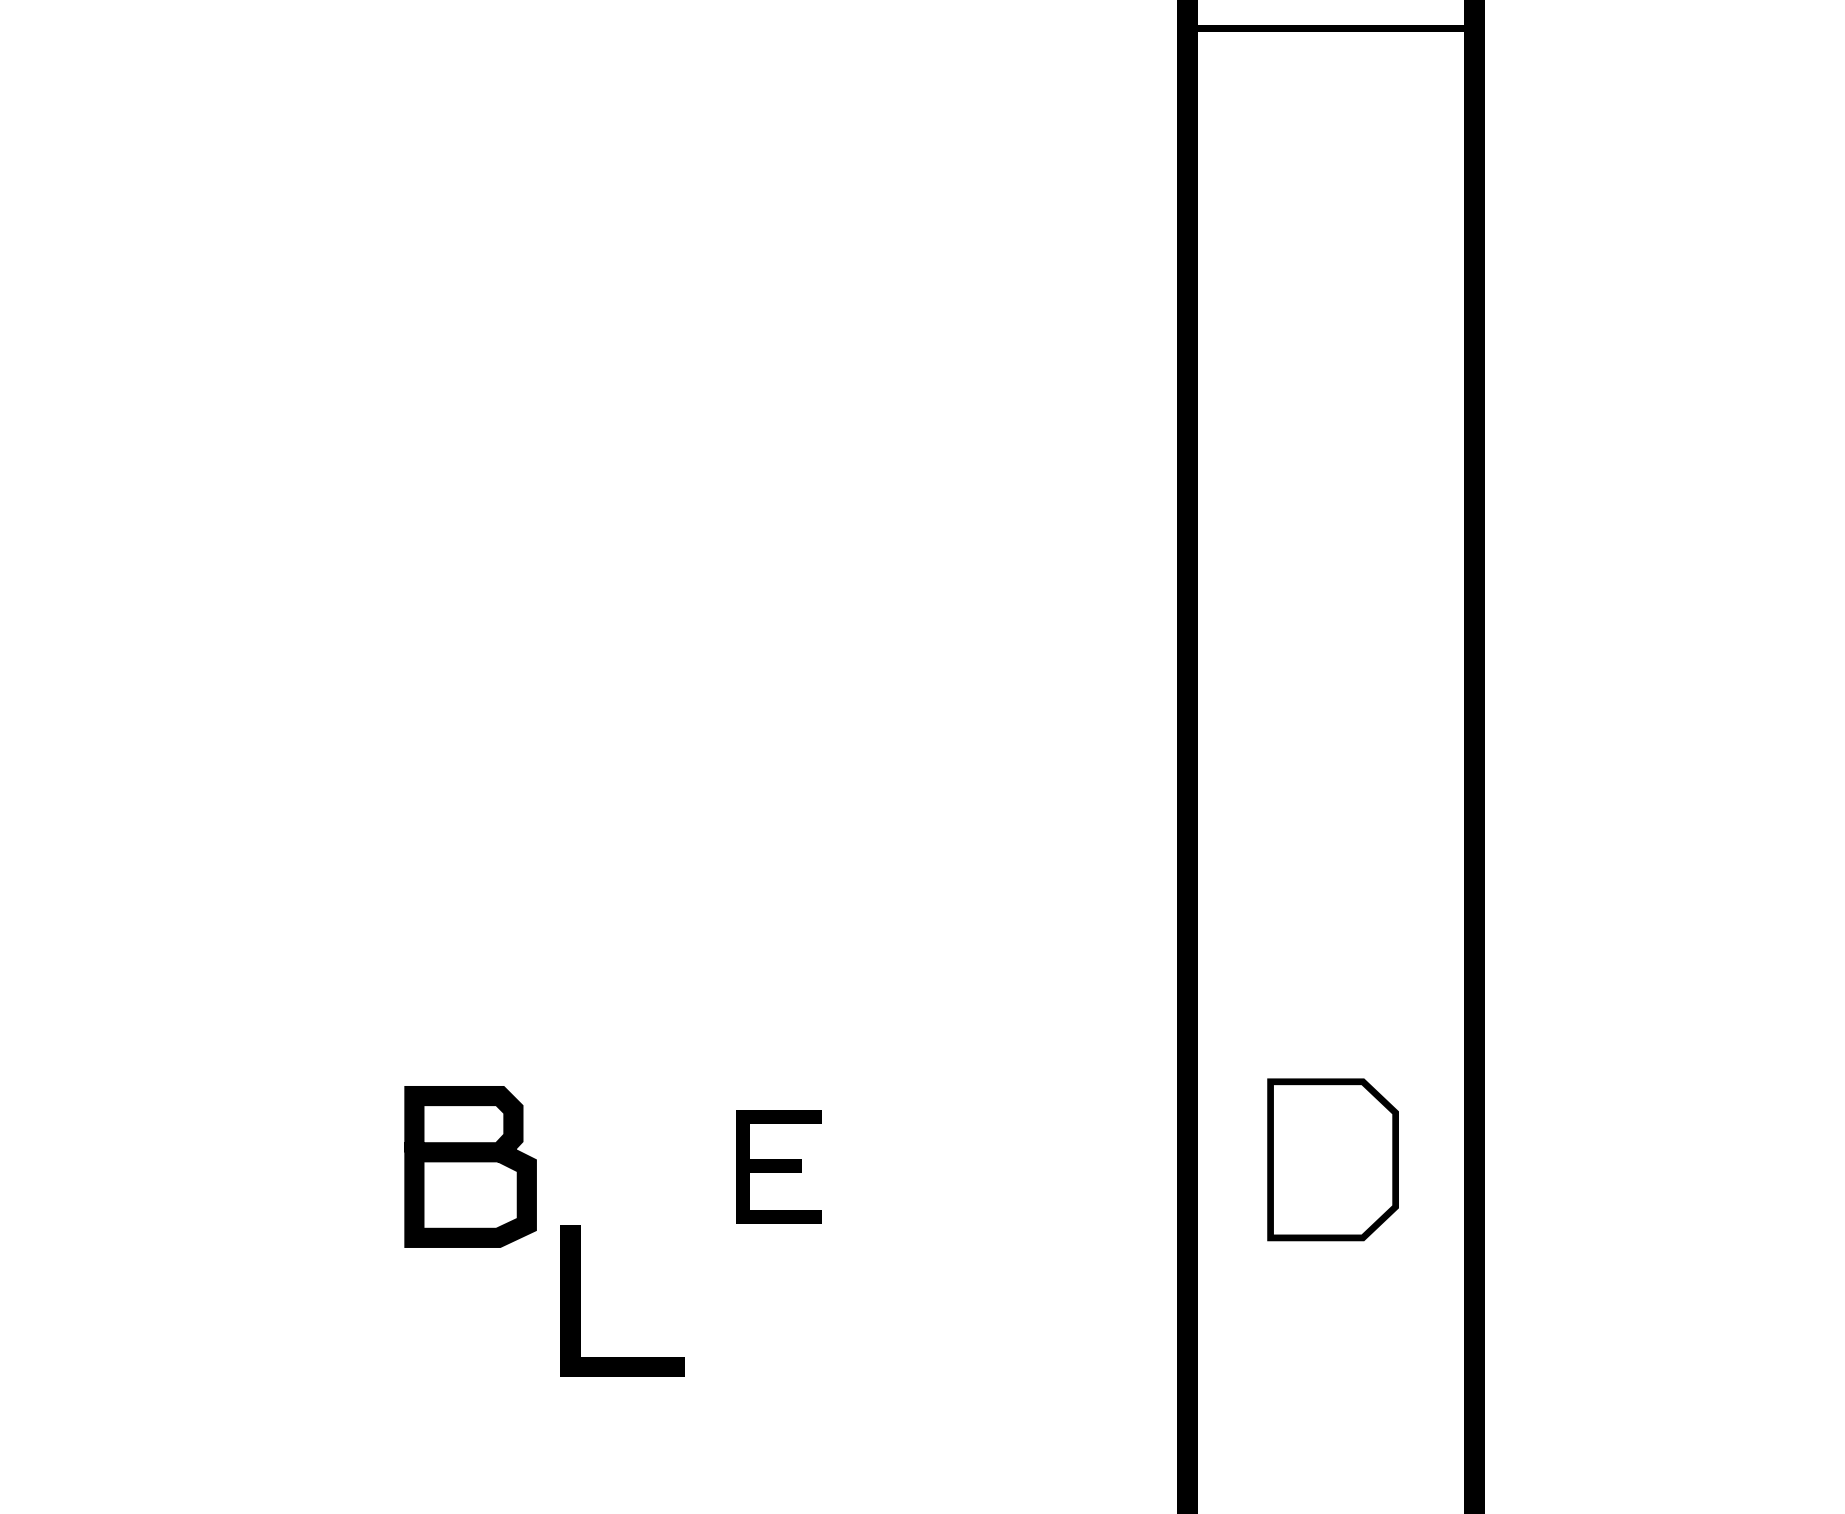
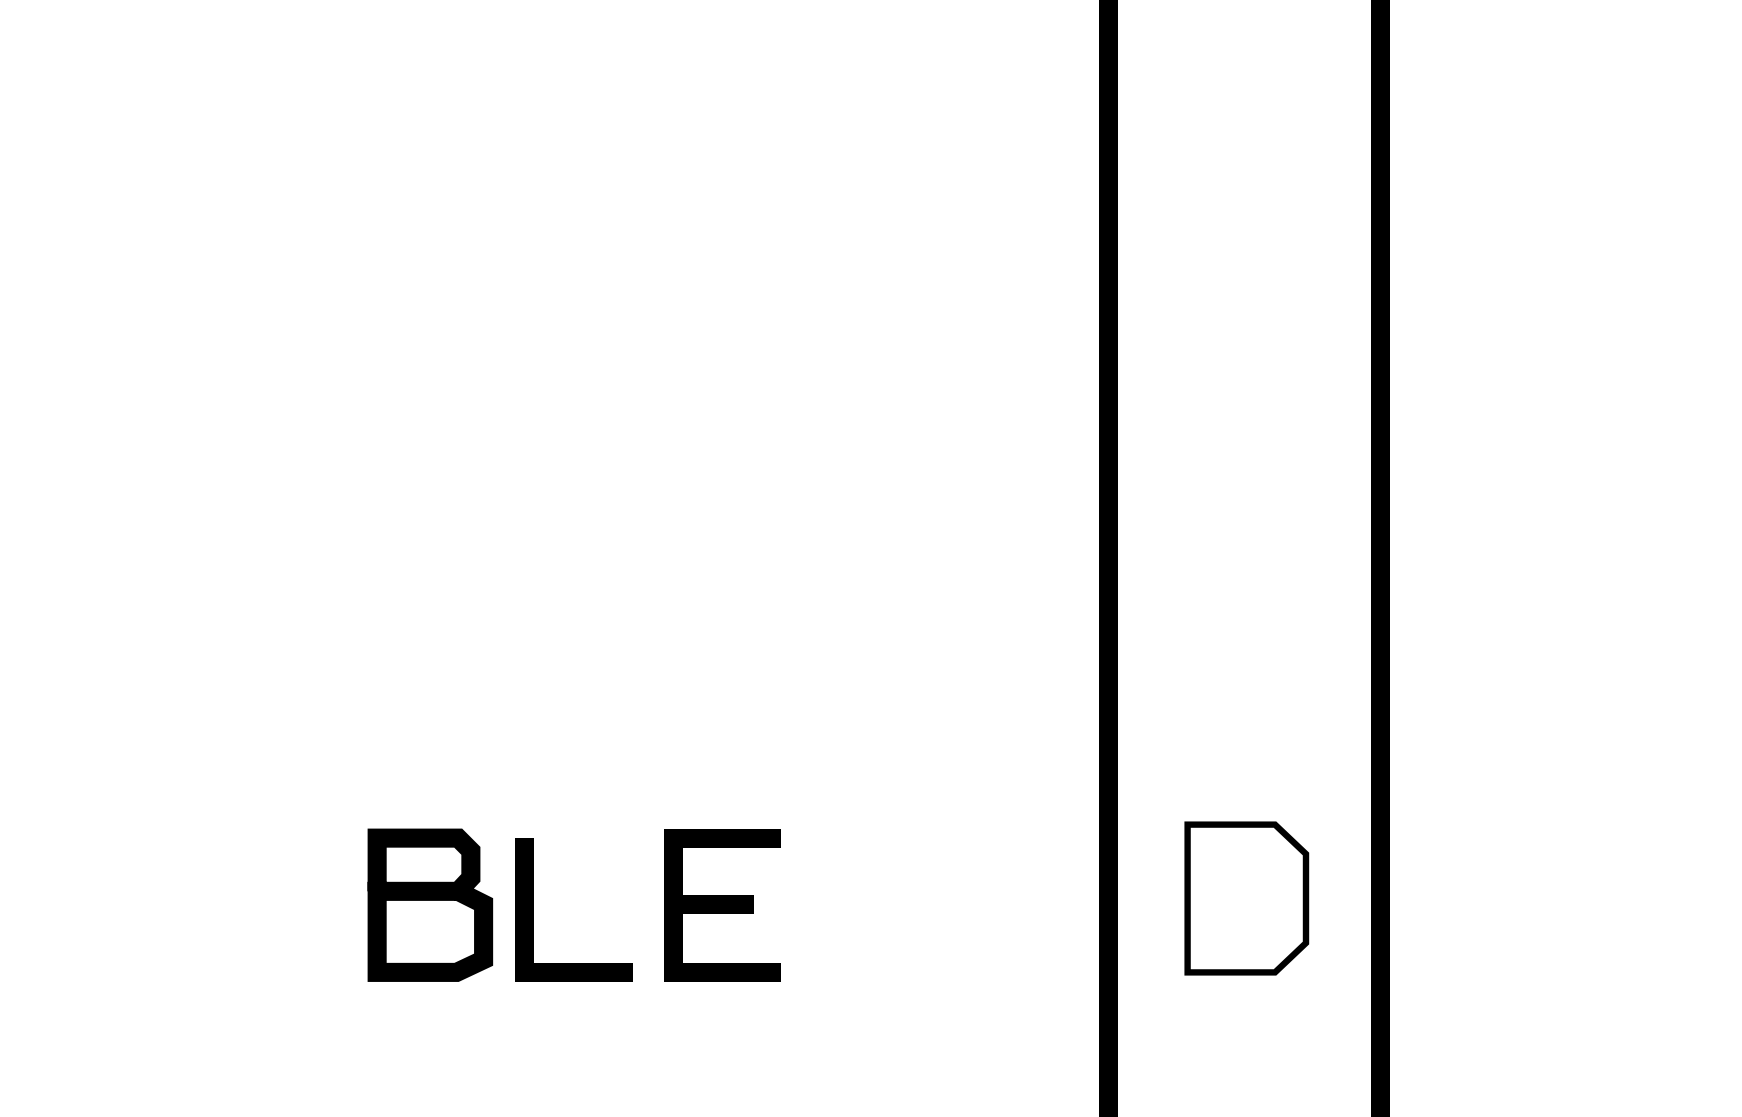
part: (778, 1166) -> (721, 904), size x1.43
line: (580, 1300) -> (534, 909), moved

